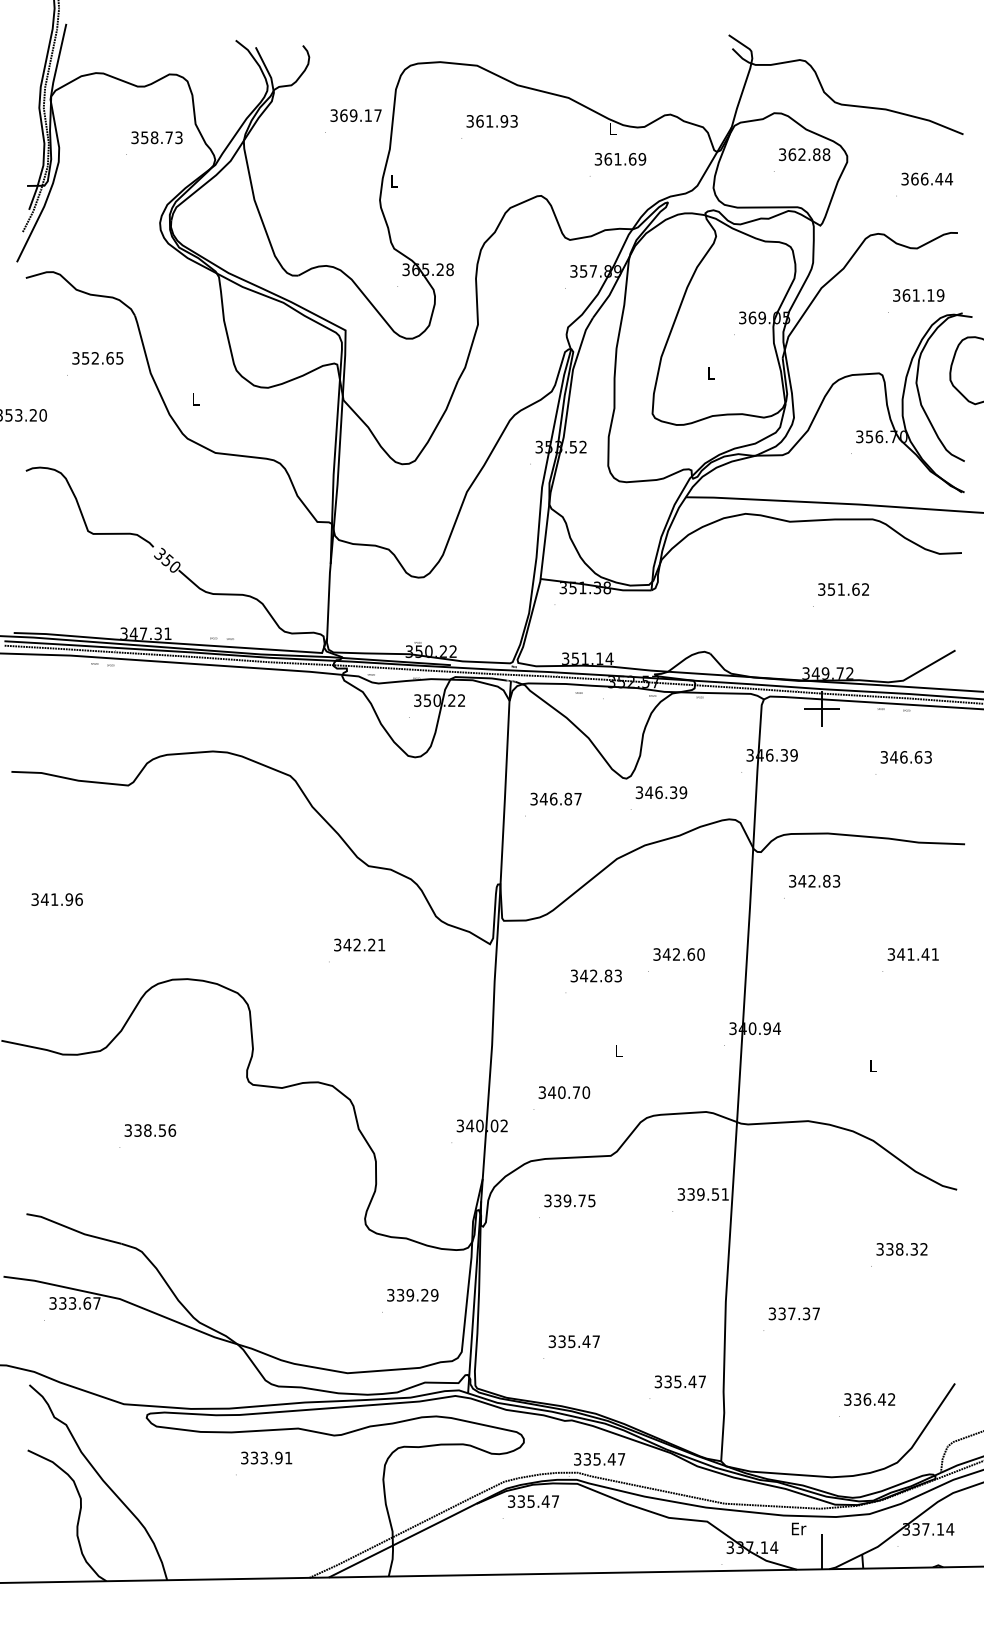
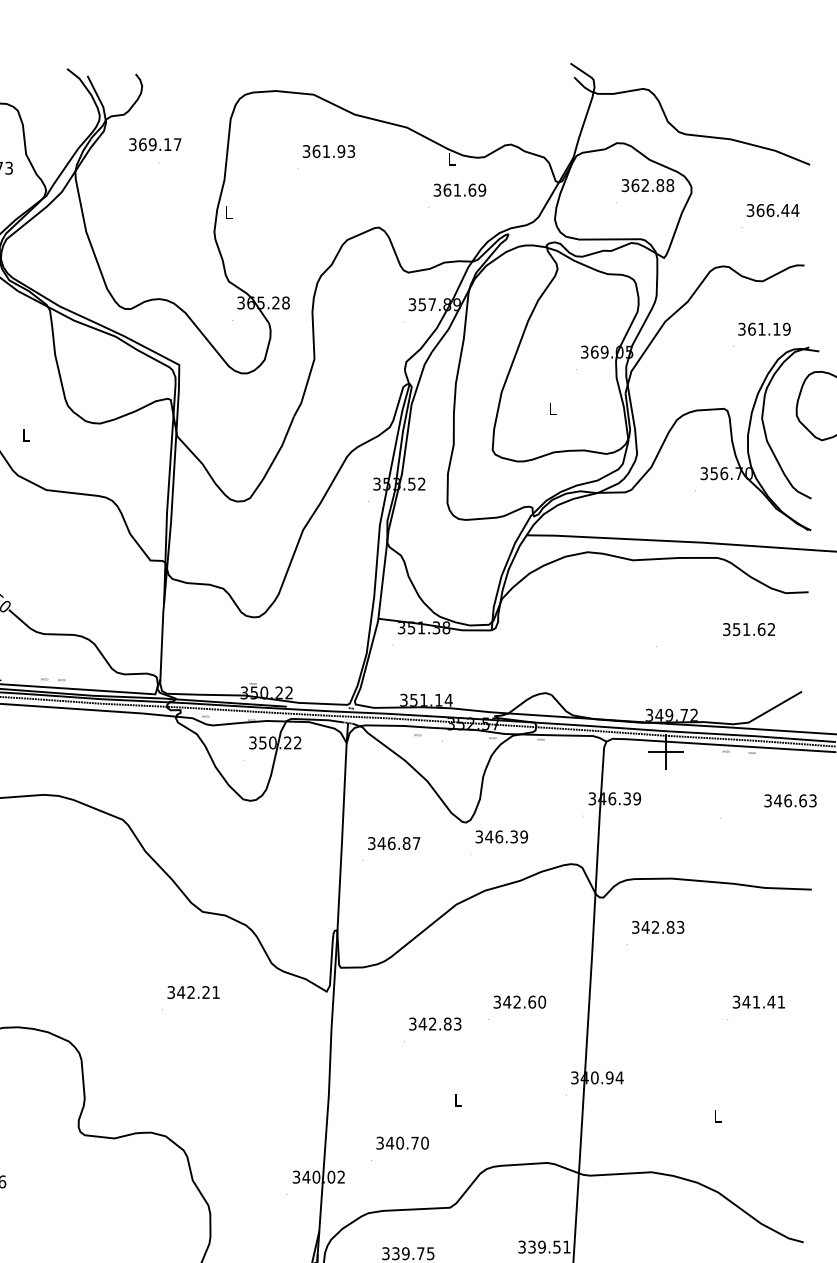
text: (355, 115) -> (154, 144), moved
text: (843, 589) -> (748, 629), moved
text: (905, 757) -> (789, 801), moved

